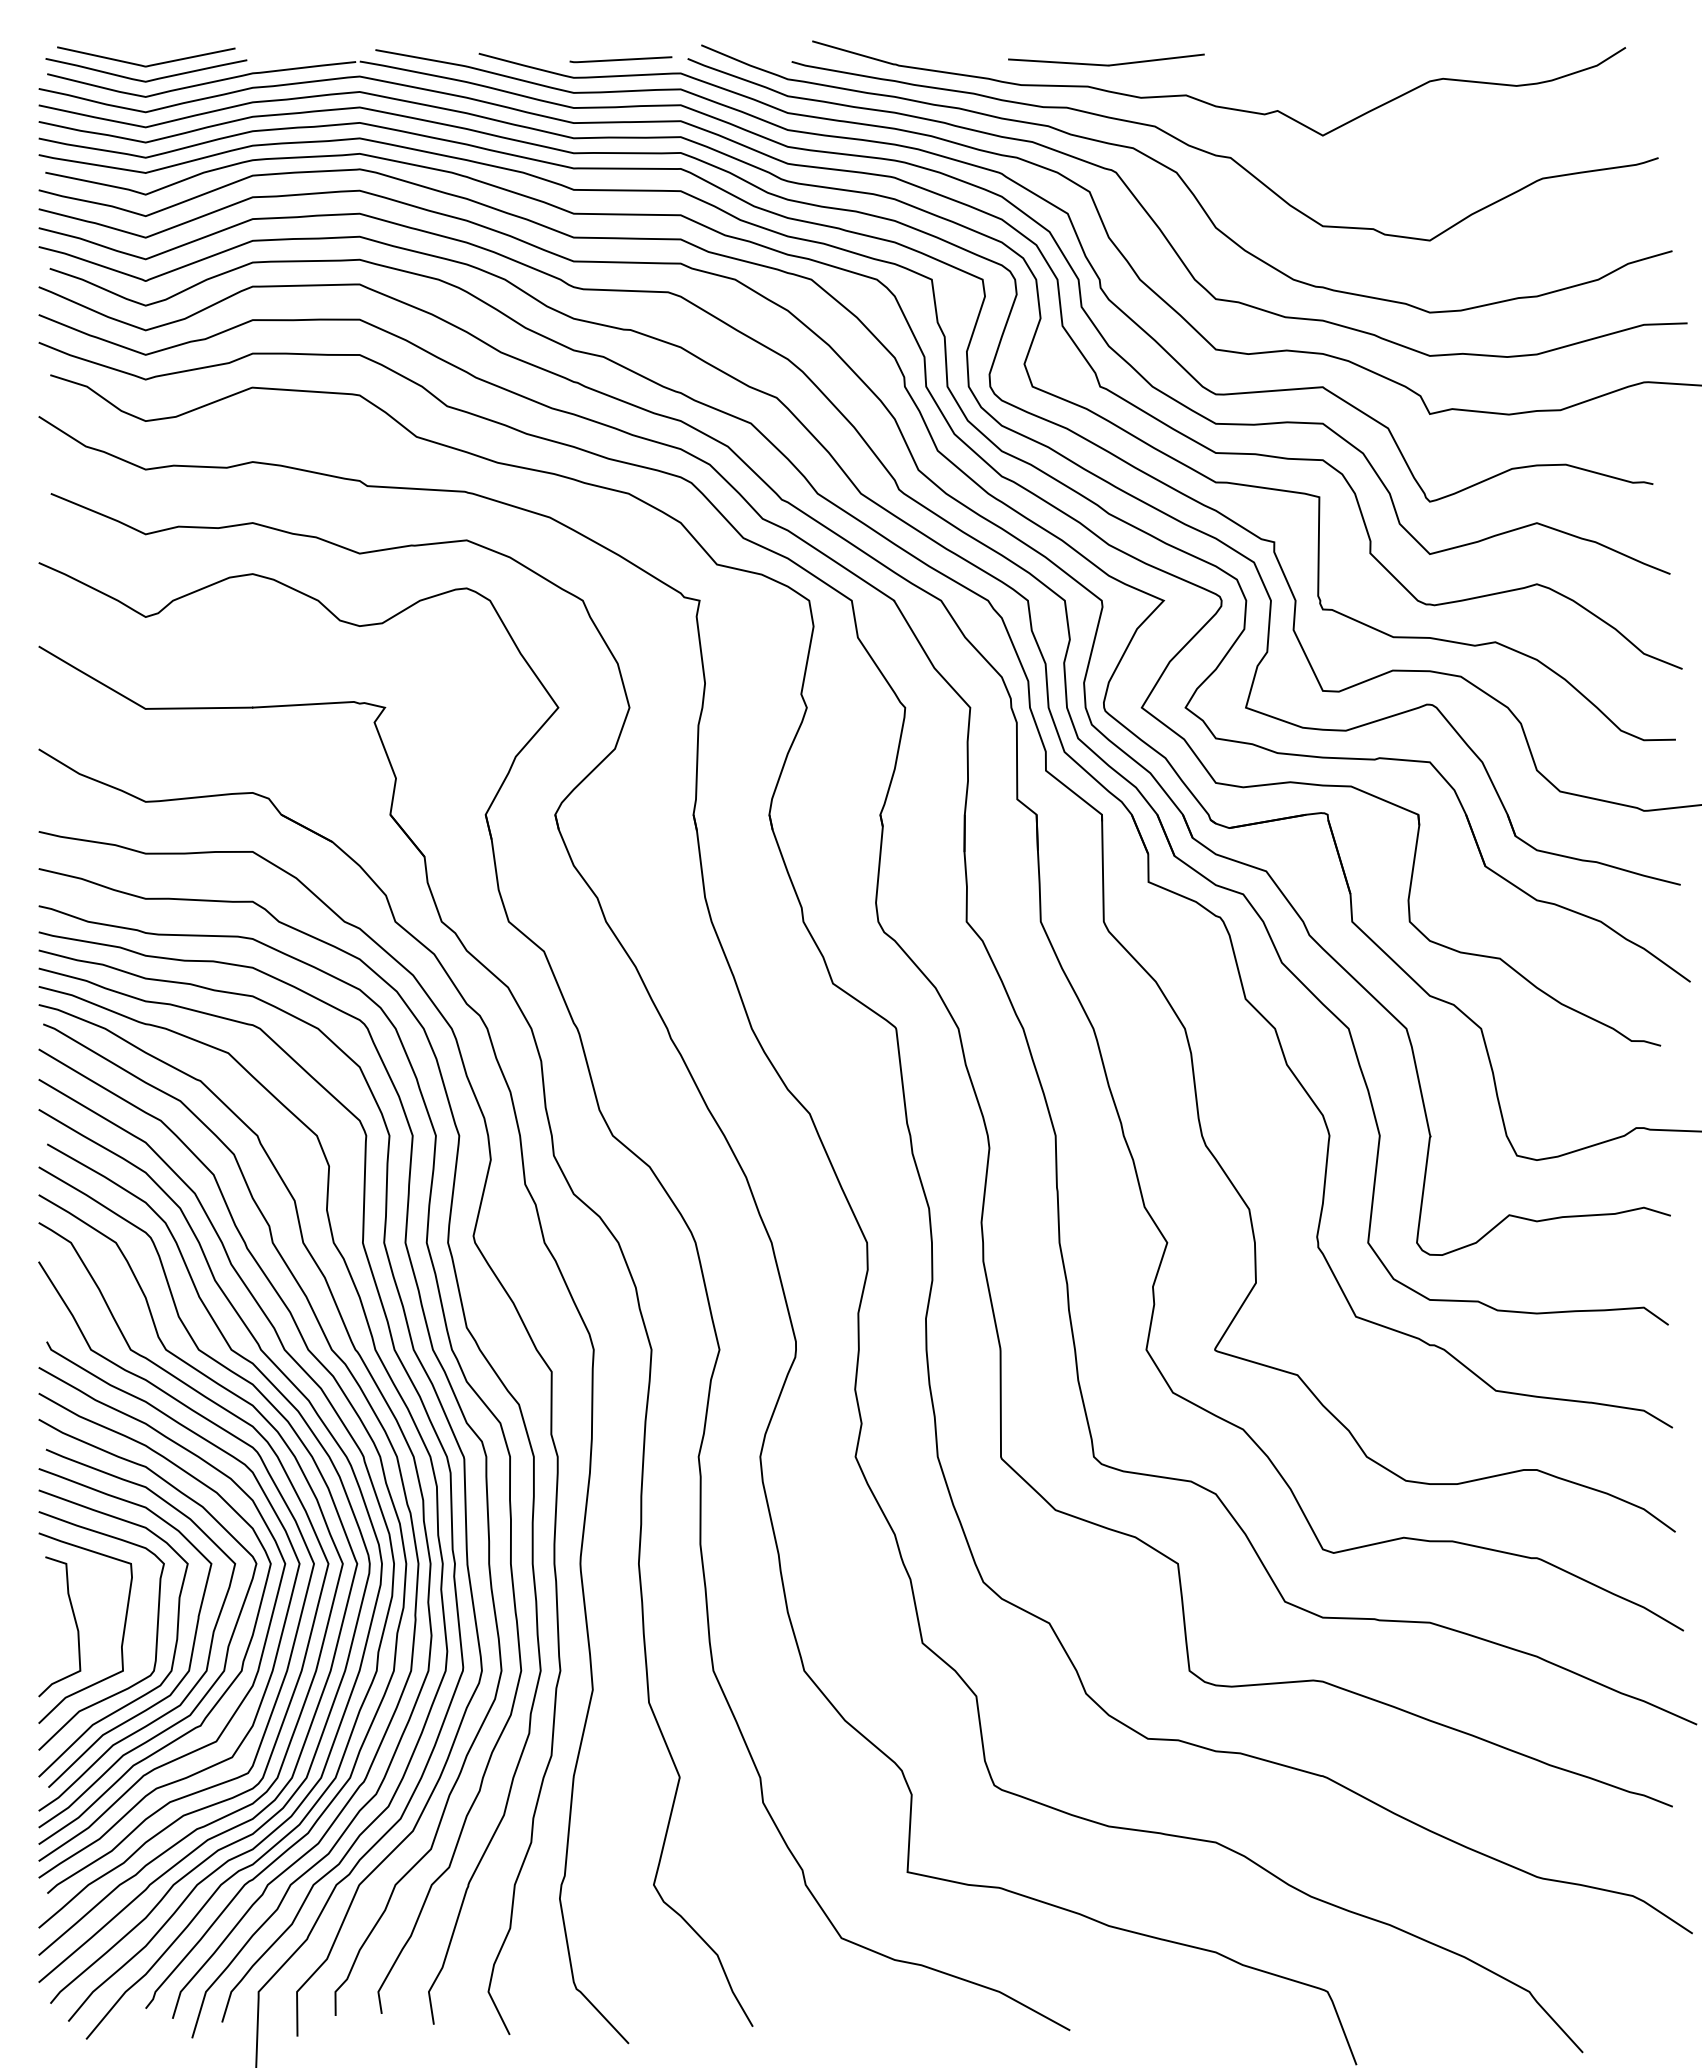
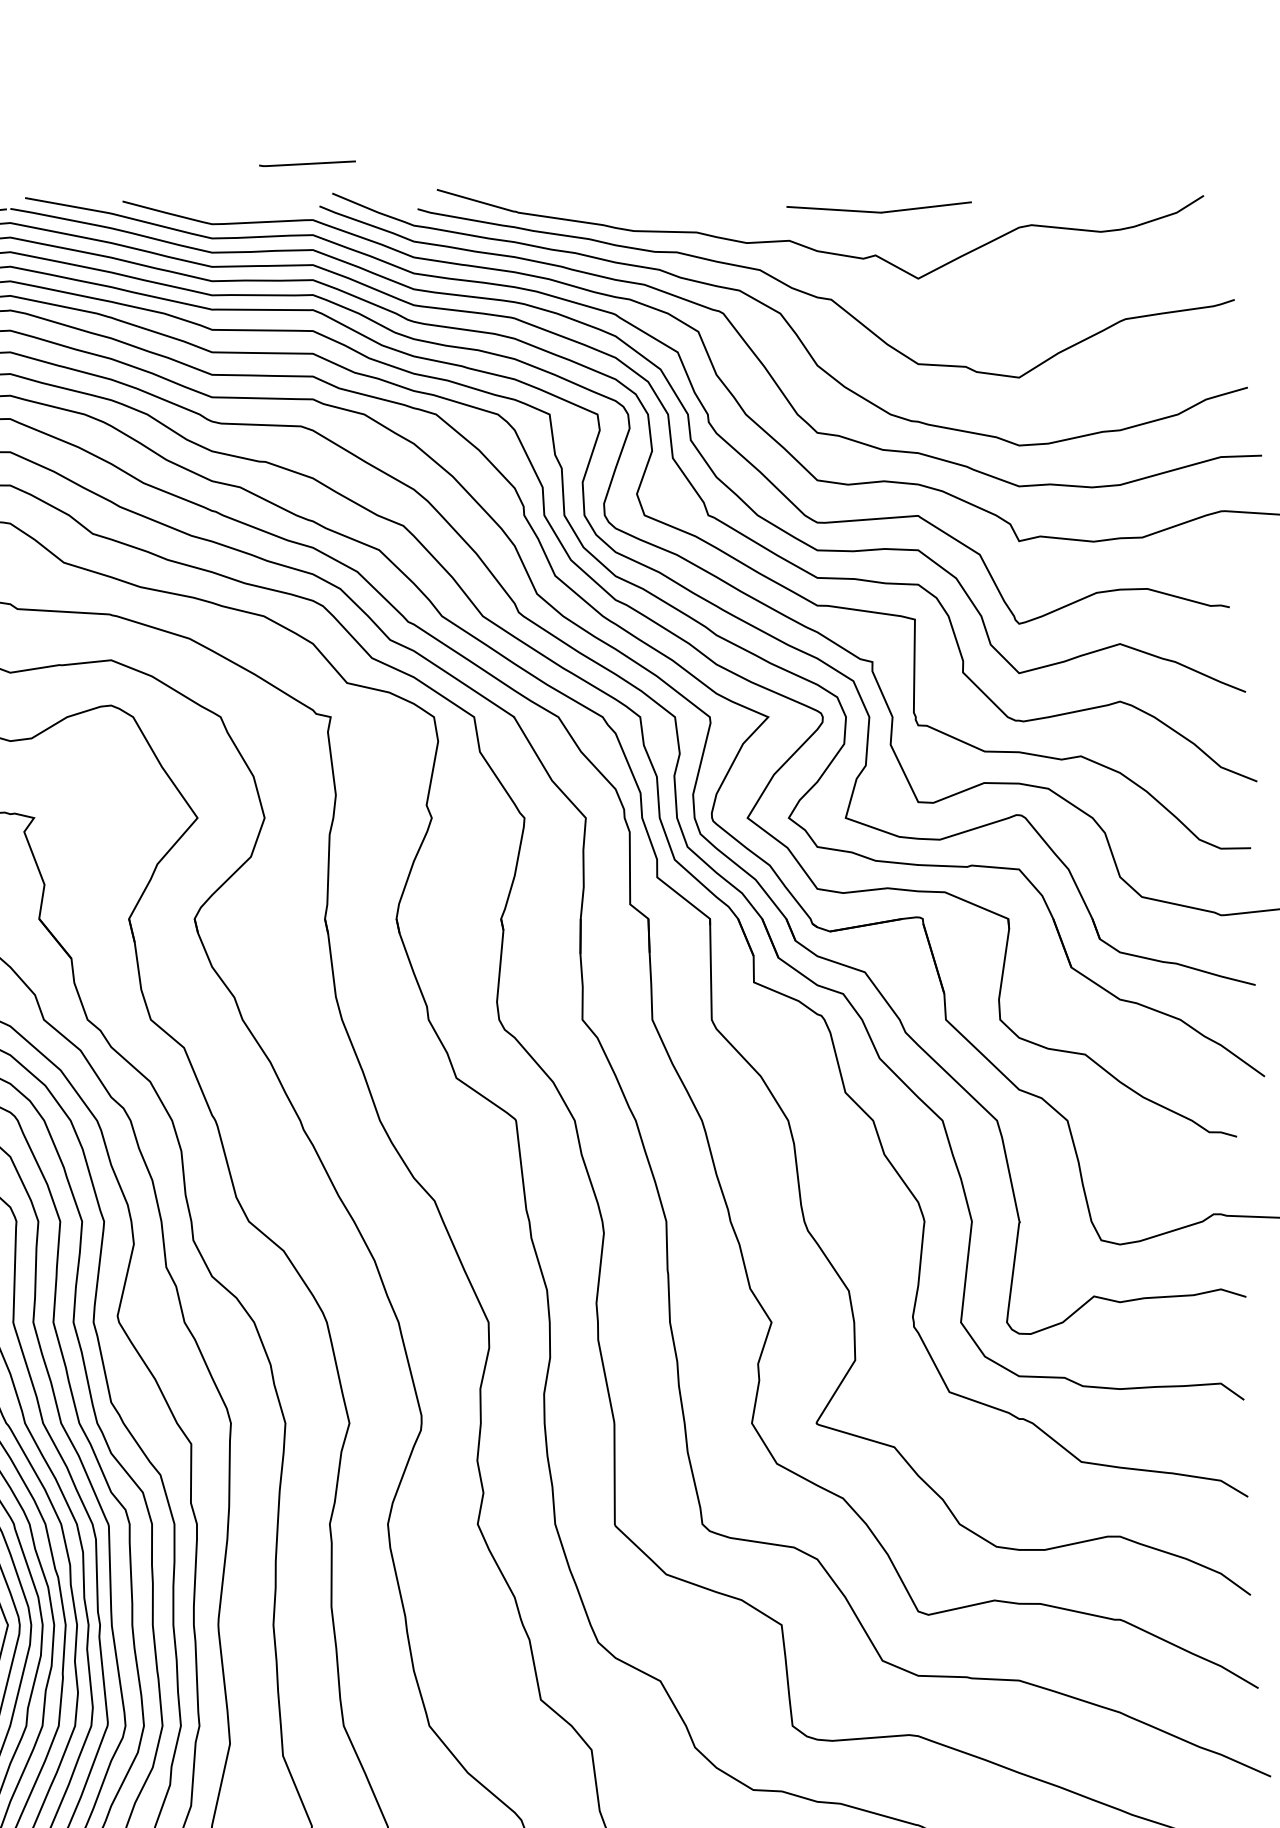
line: (620, 59) -> (307, 163), moved
line: (1106, 64) -> (879, 211), moved

